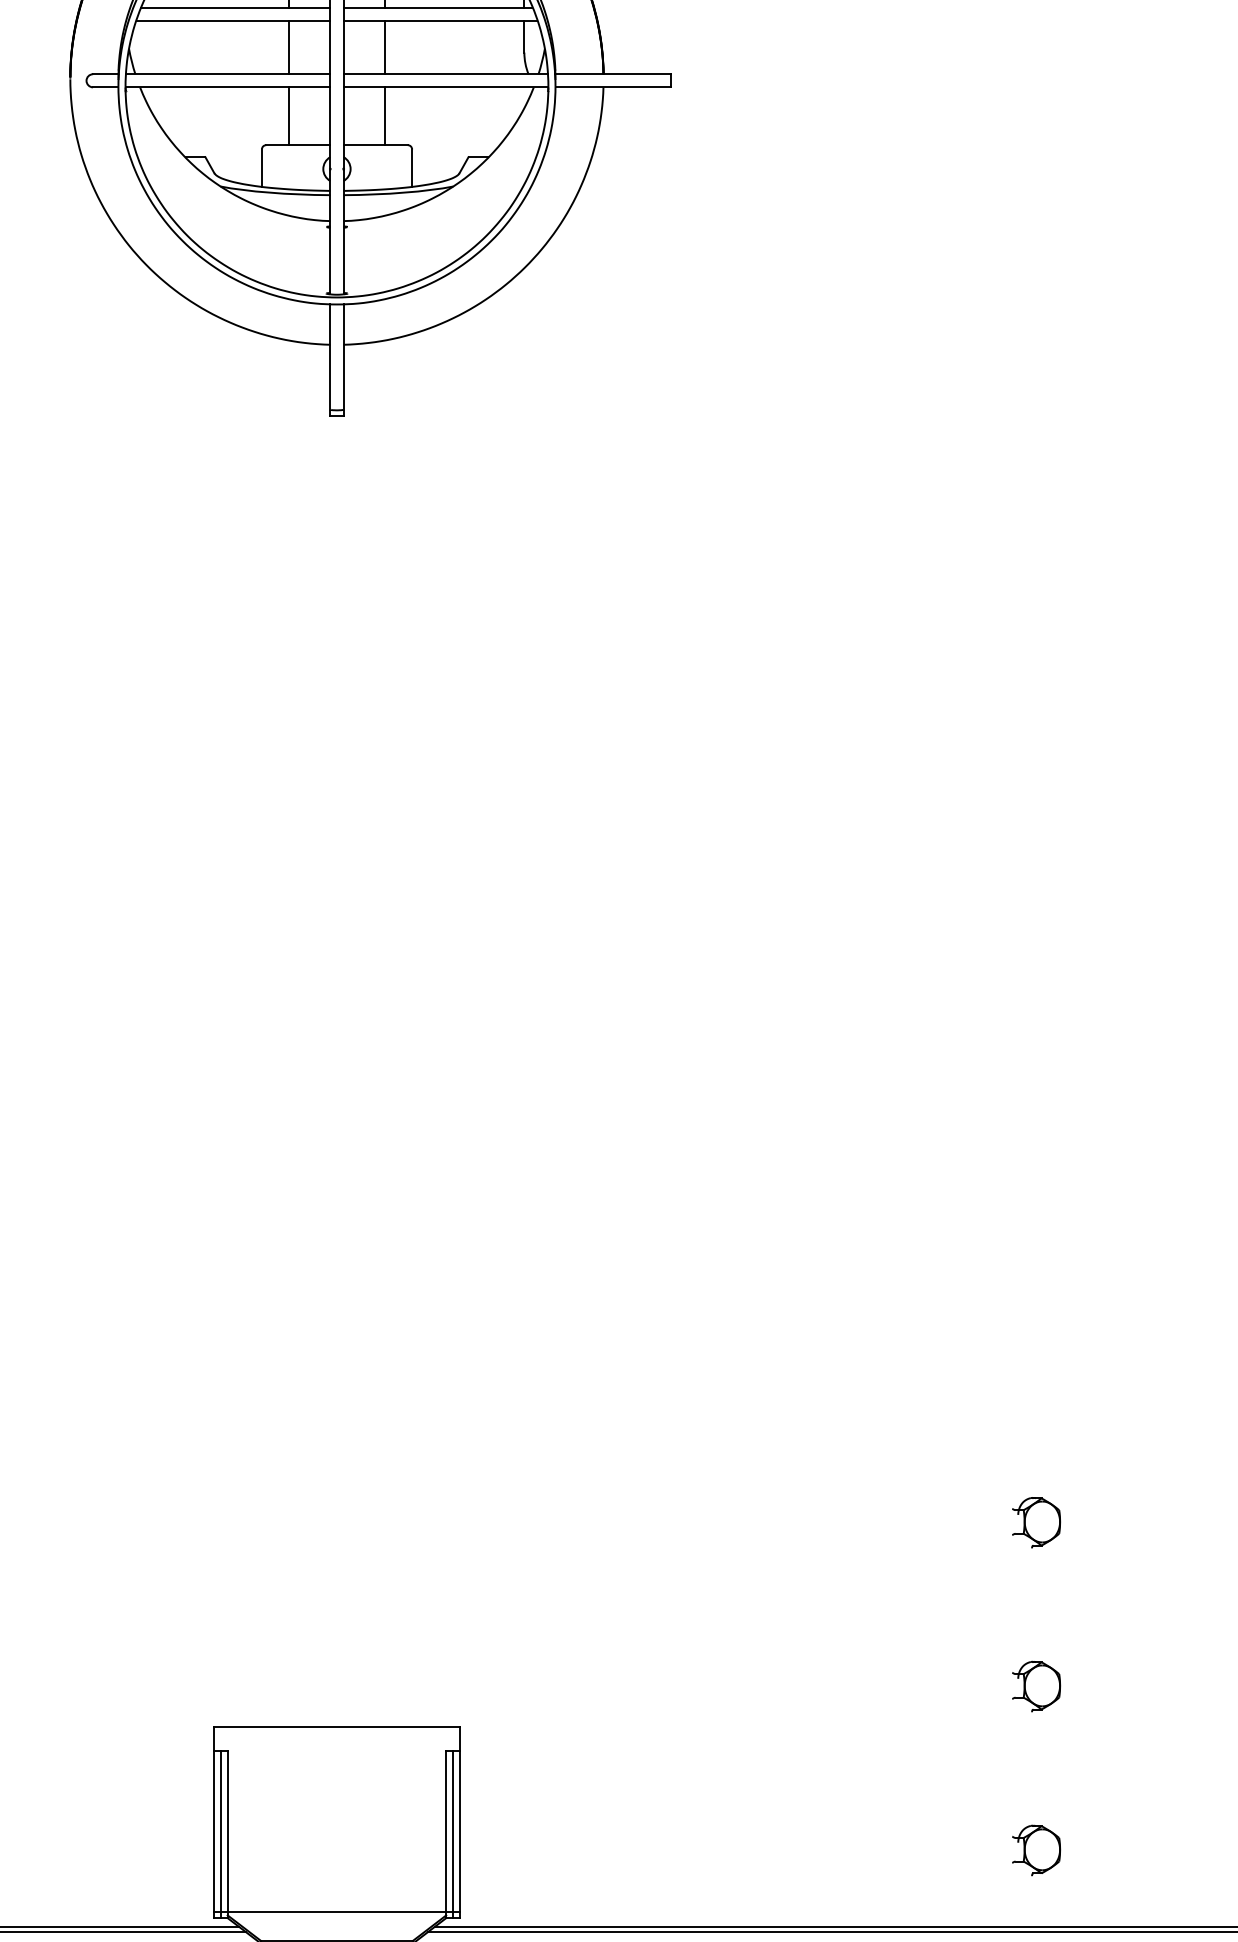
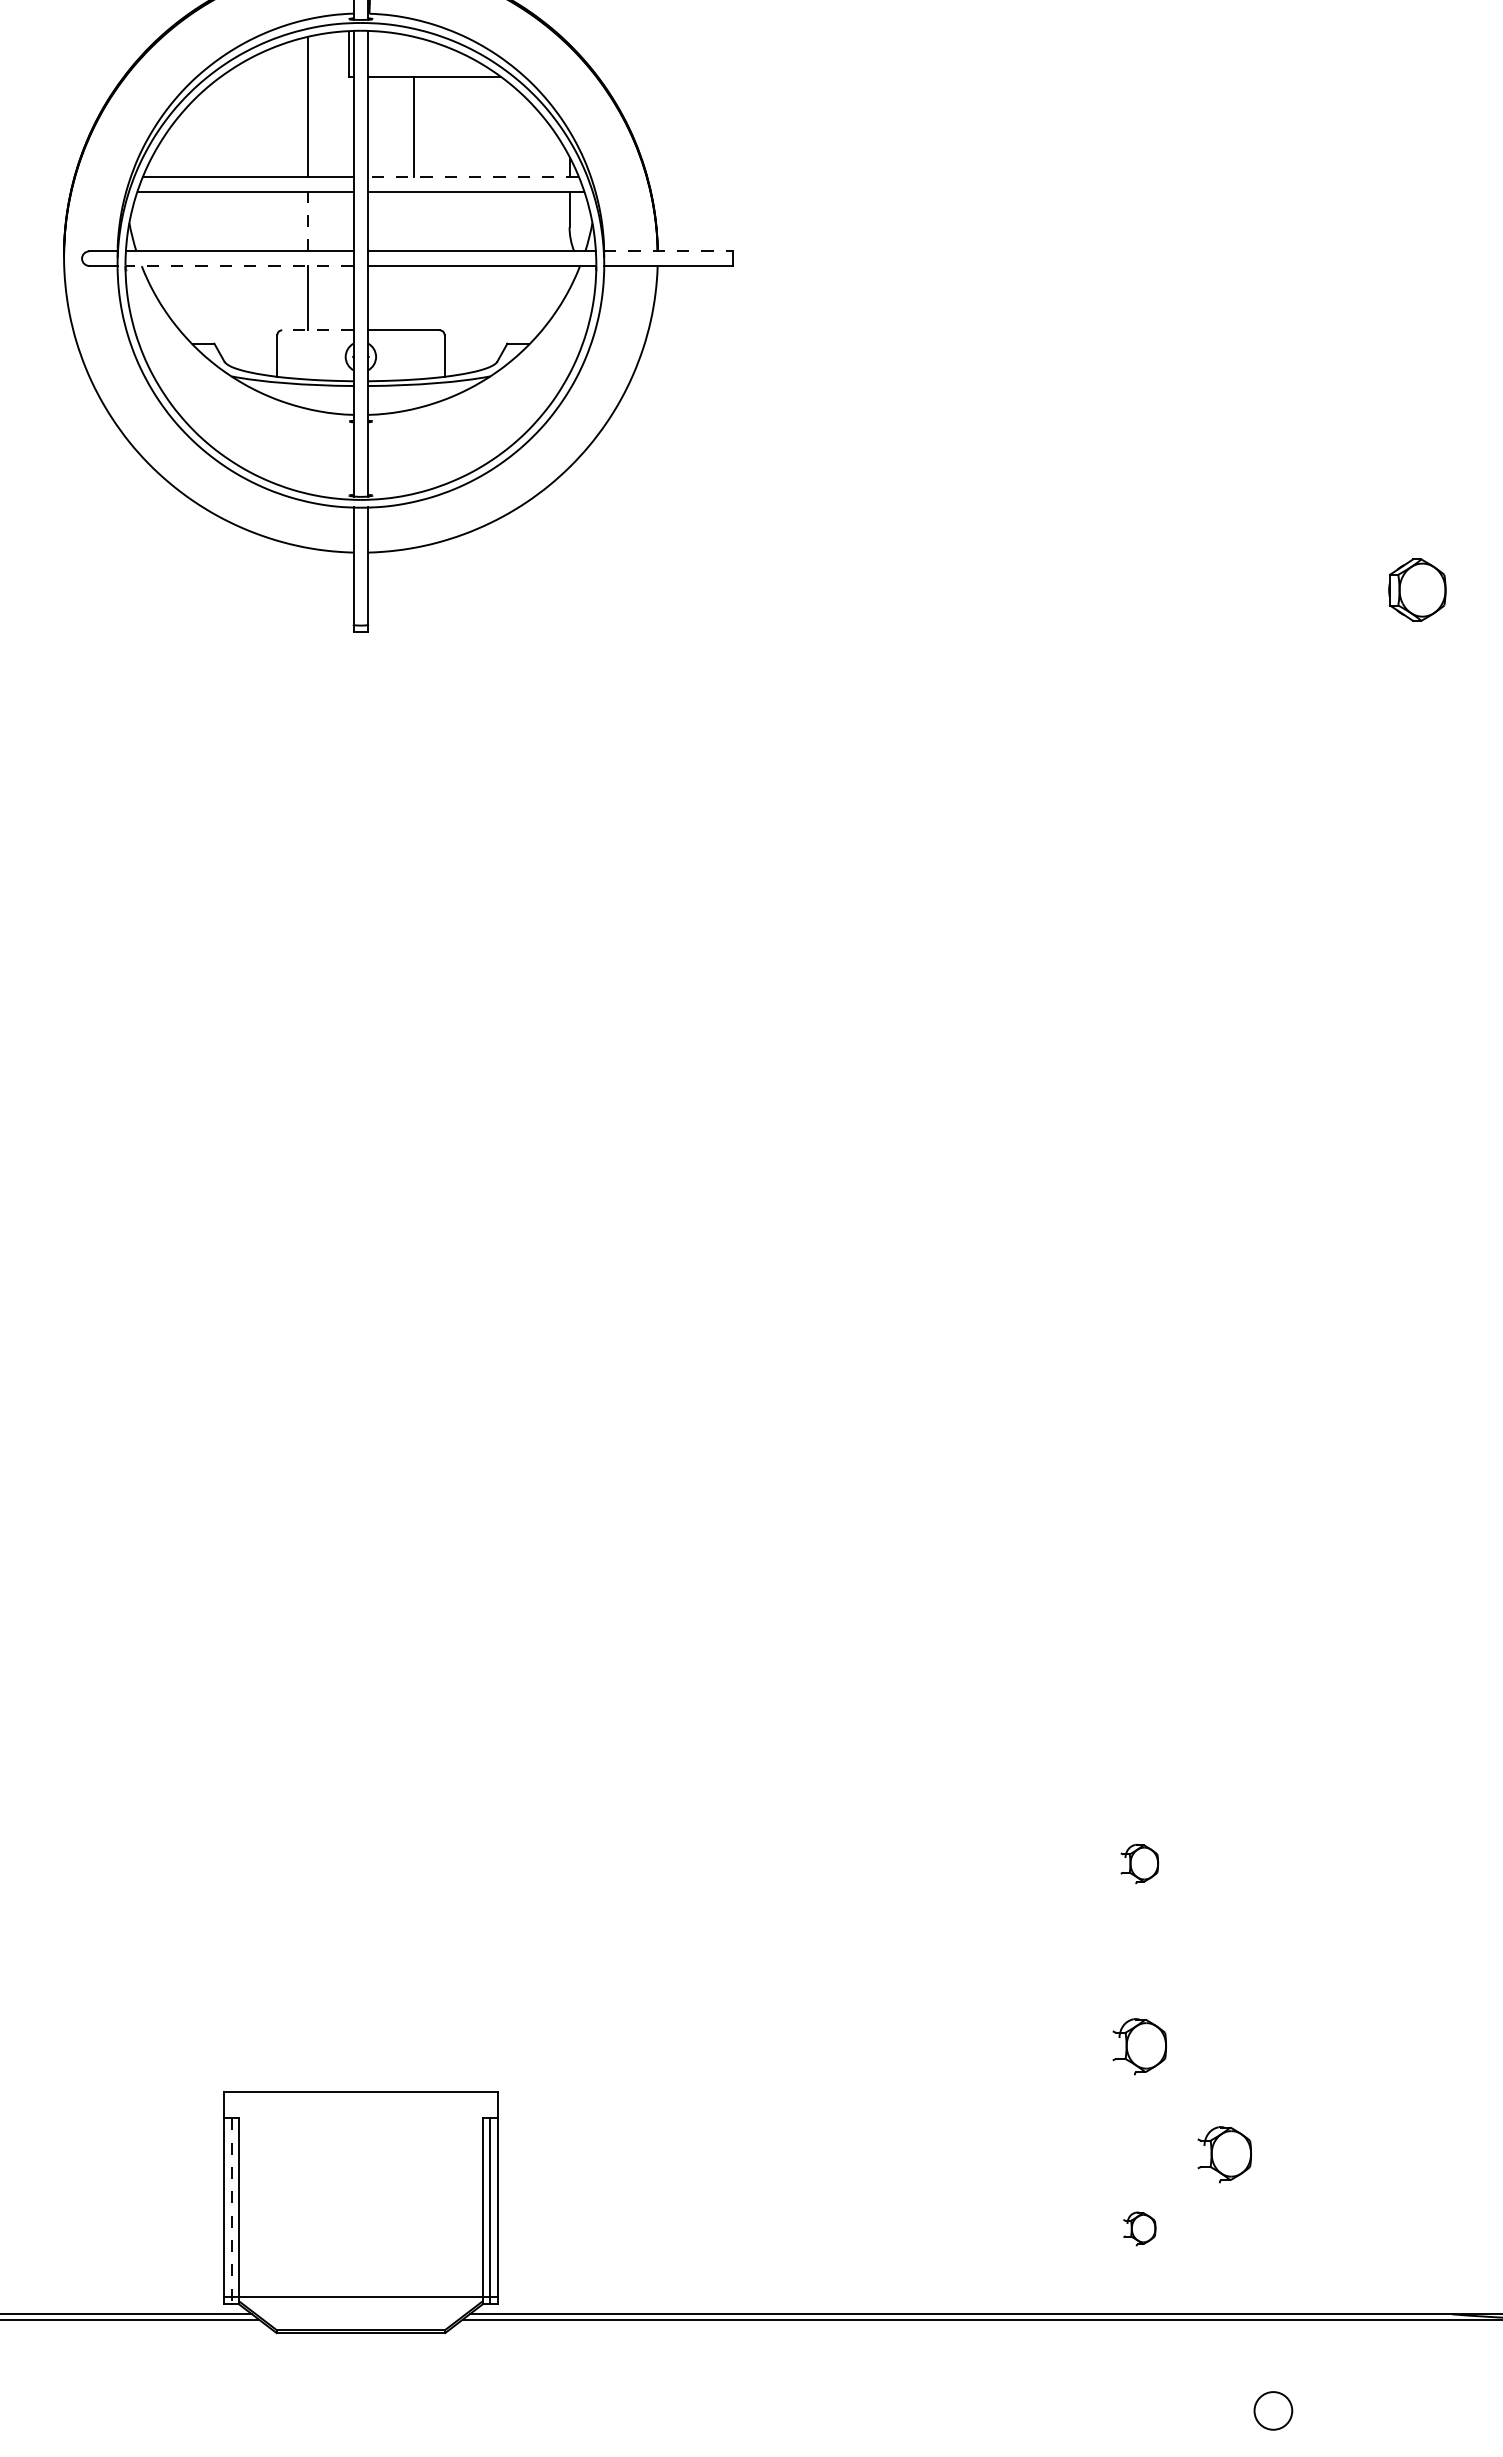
line: (437, 7) -> (472, 177), solid -> dashed
line: (289, 47) -> (307, 221), solid -> dashed
line: (385, 47) -> (414, 221), removed
line: (613, 74) -> (668, 251), solid -> dashed
line: (227, 86) -> (239, 265), solid -> dashed
line: (385, 115) -> (414, 297), removed
line: (297, 145) -> (317, 330), solid -> dashed
part: (1036, 1522) -> (1139, 1863), size x0.7
part: (1112, 1783) -> (1224, 2154), added
line: (220, 1834) -> (231, 2211), solid -> dashed
part: (1036, 1849) -> (1139, 2228), size x0.6

